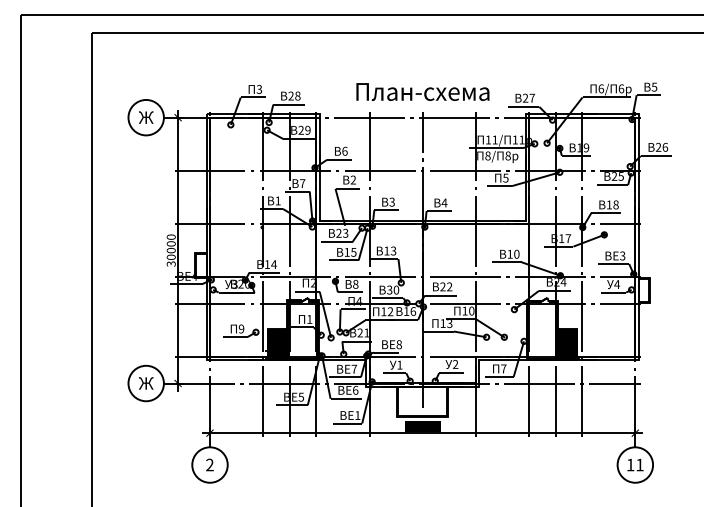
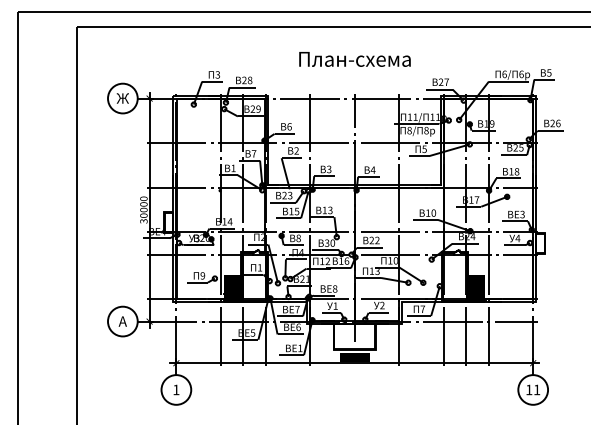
text: (422, 91) -> (354, 58), moved
text: (146, 383) -> (123, 321), Ж -> А
text: (209, 464) -> (175, 389), 2 -> 1

